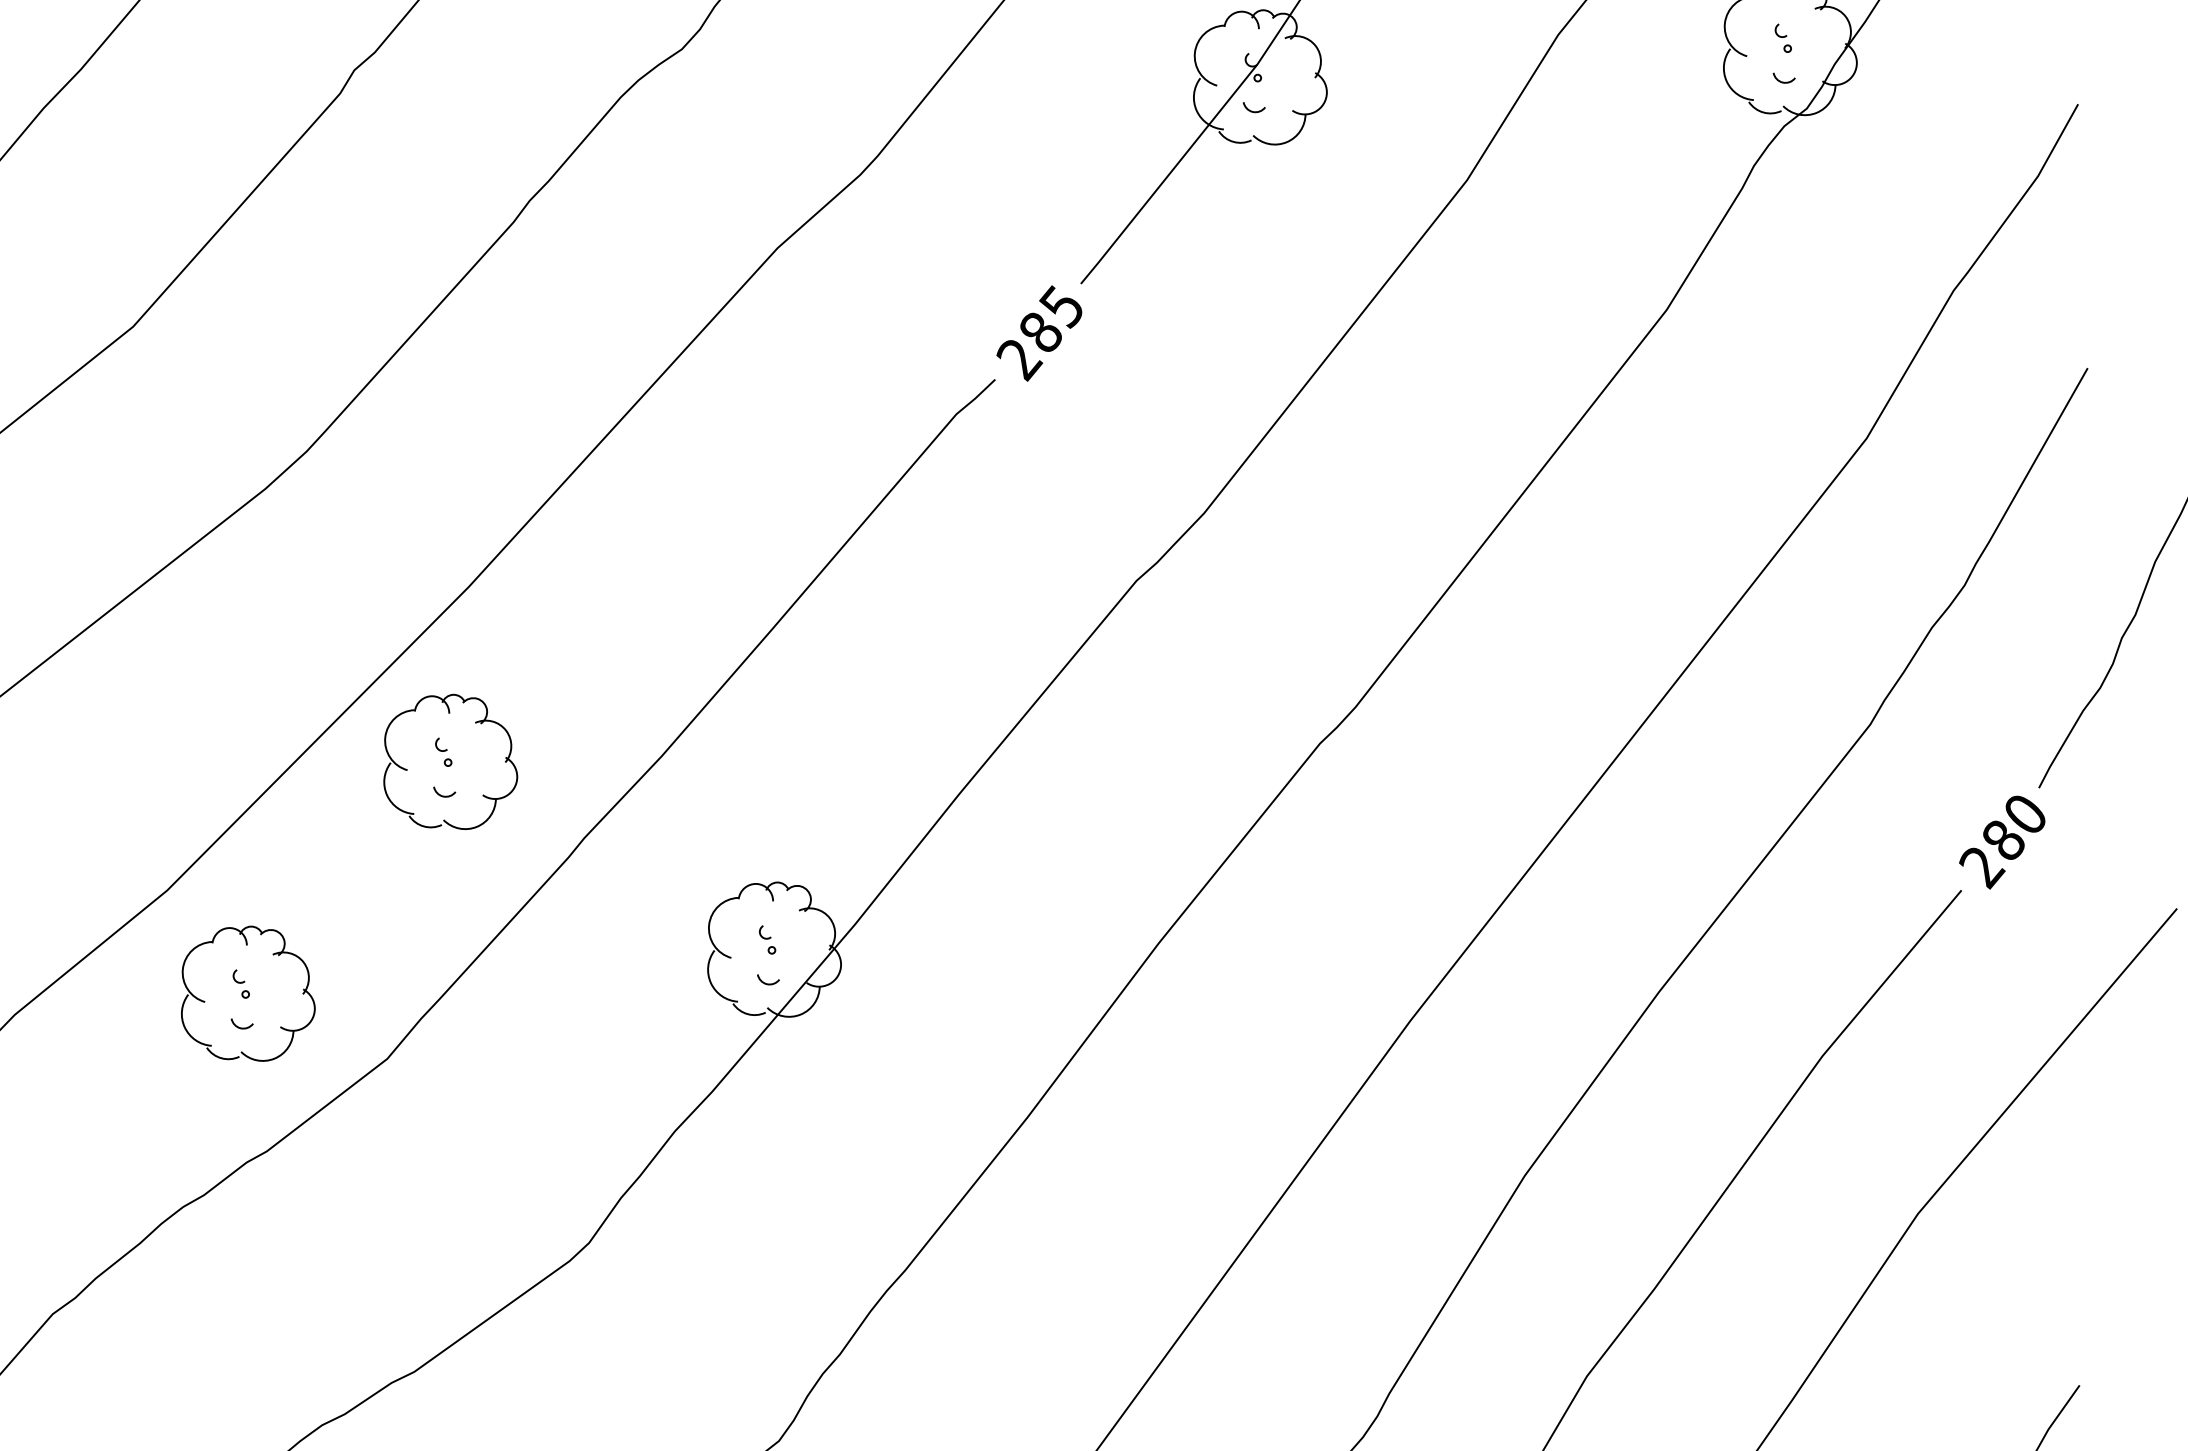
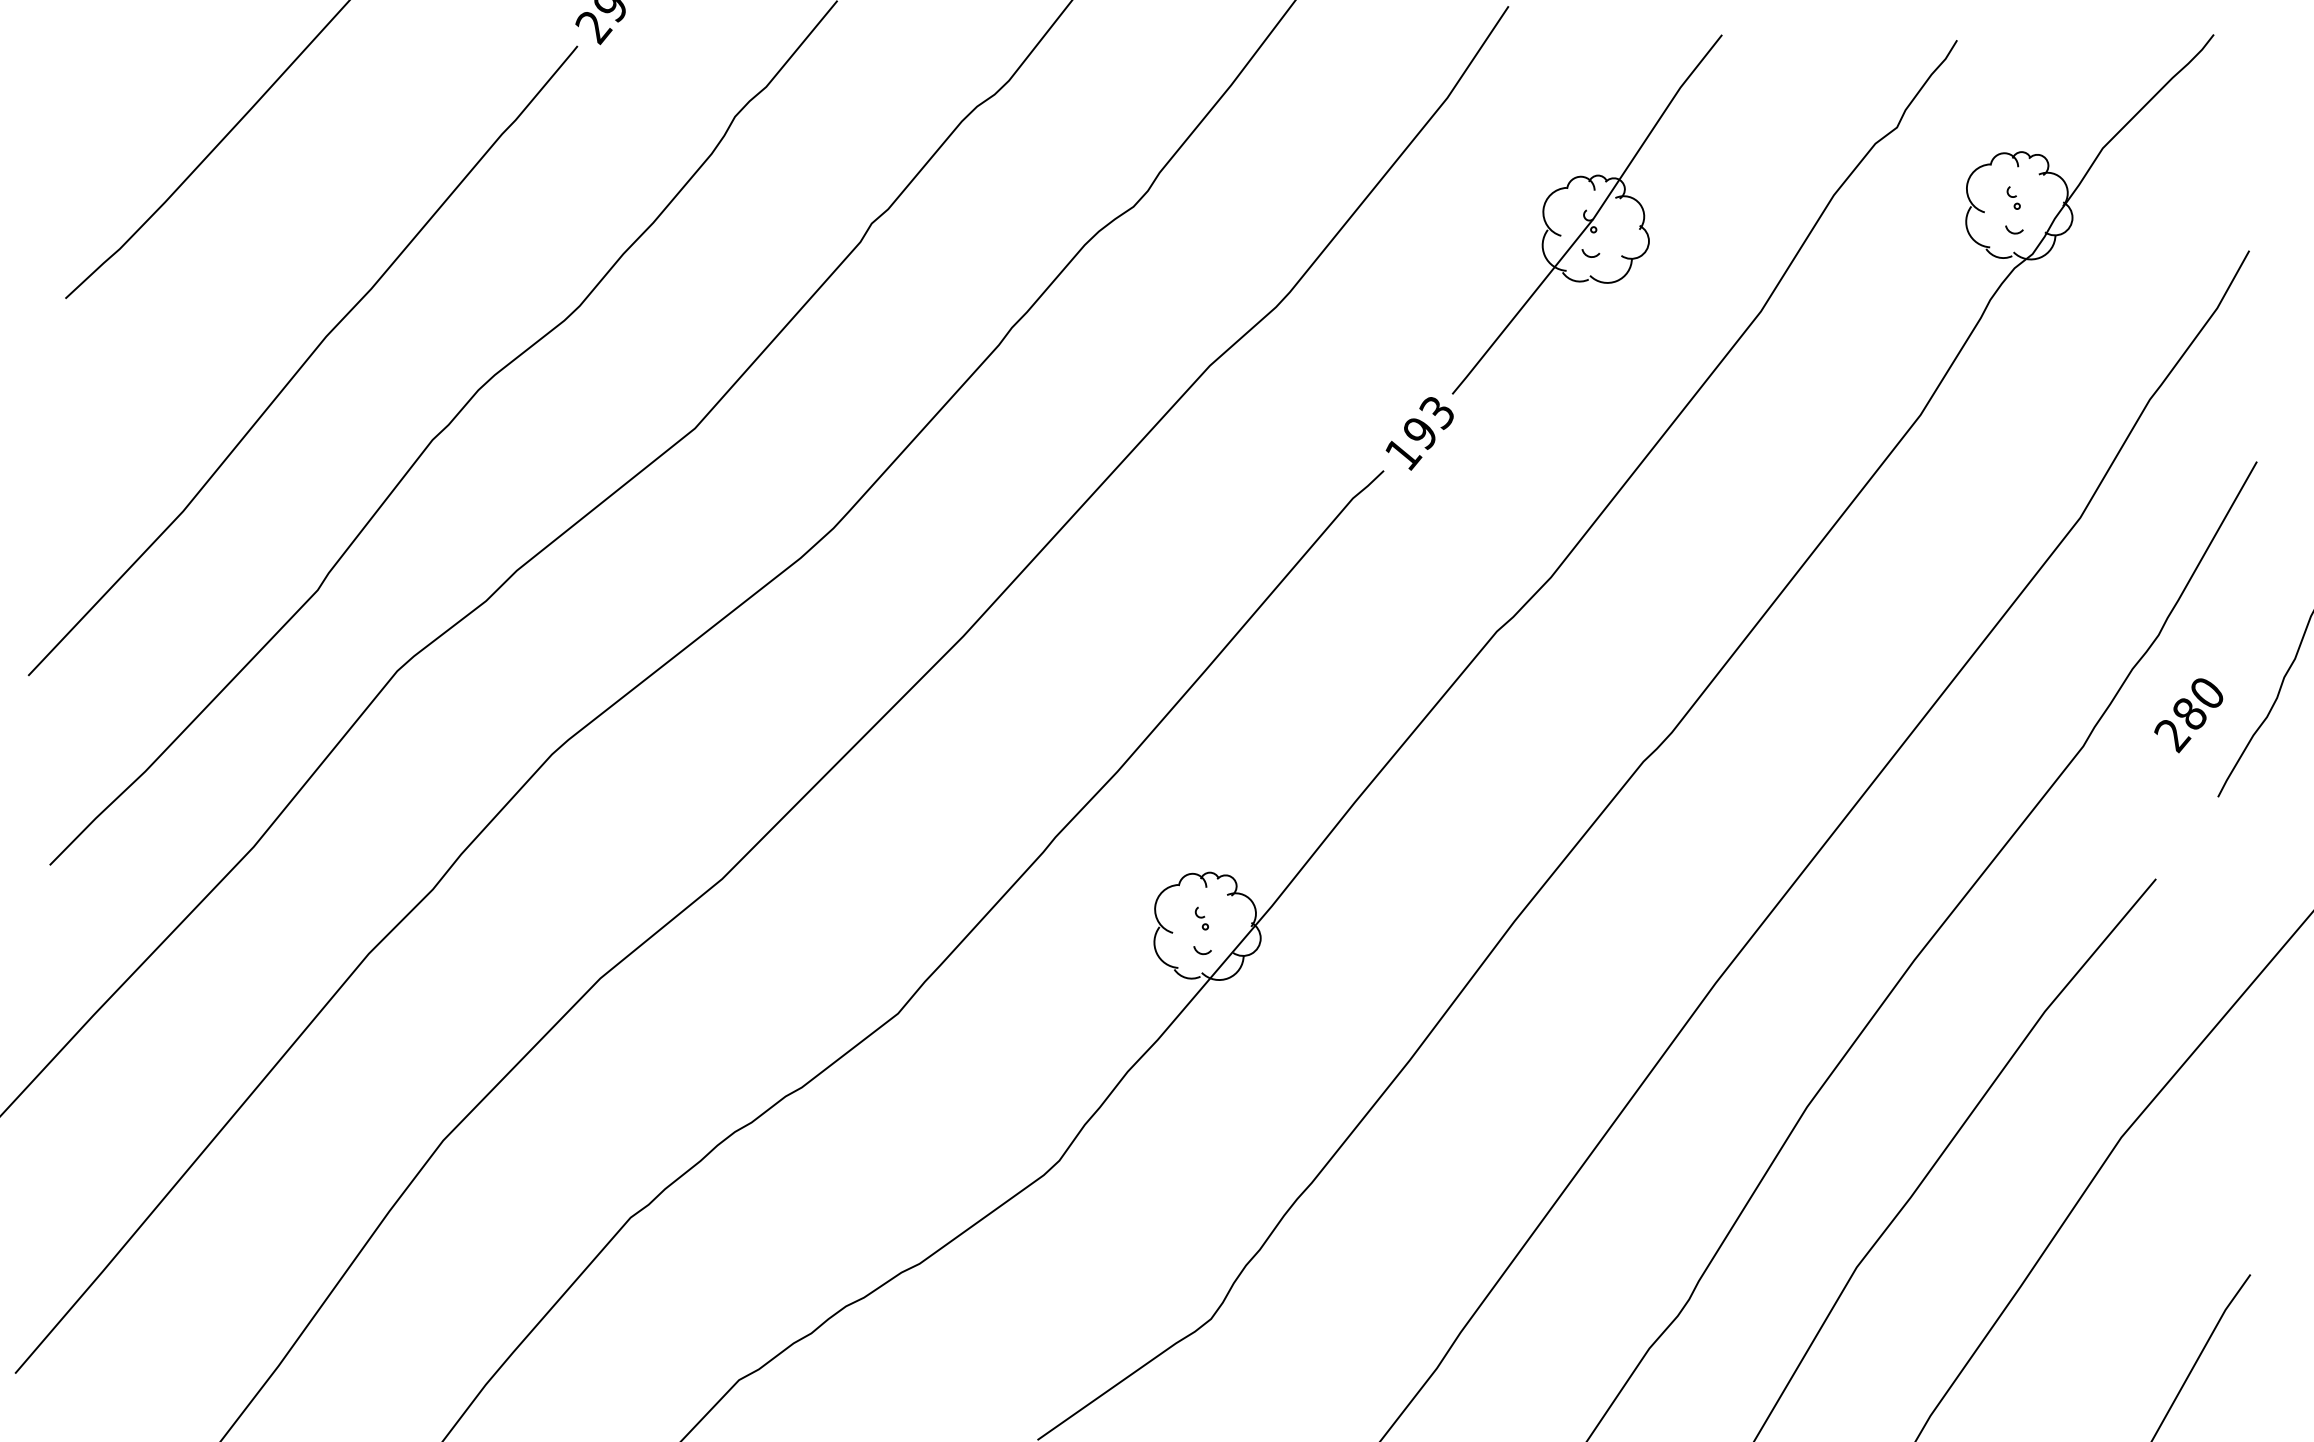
text: (1038, 332) -> (1418, 433), 285 -> 193
part: (450, 760) -> (948, 775), removed
text: (2002, 842) -> (2188, 715), moved
part: (248, 993) -> (787, 961), removed

